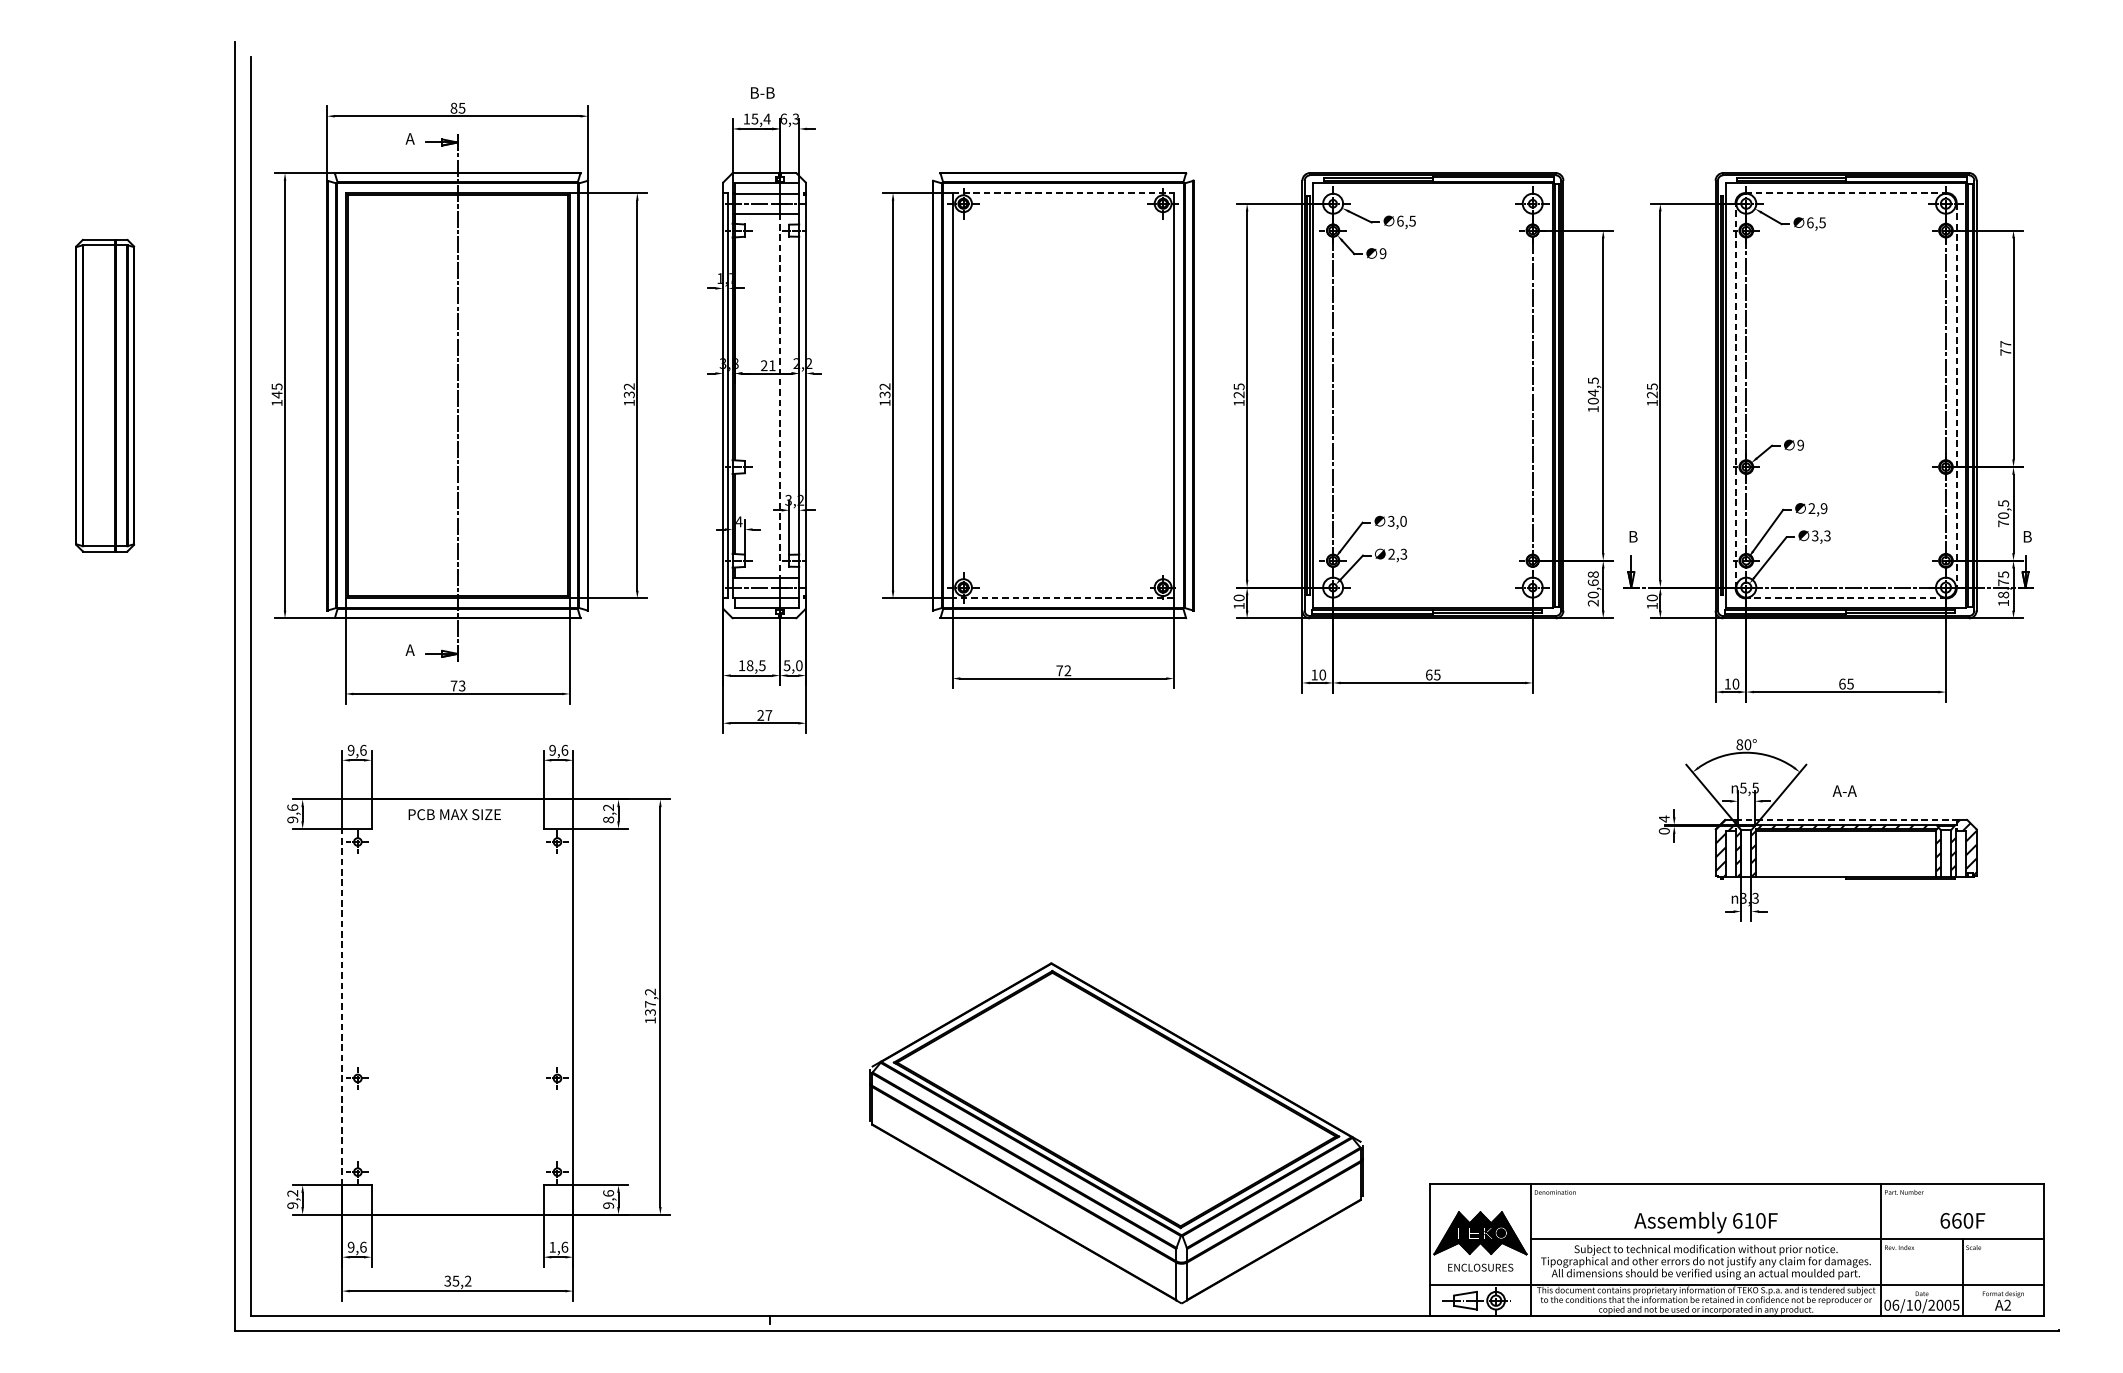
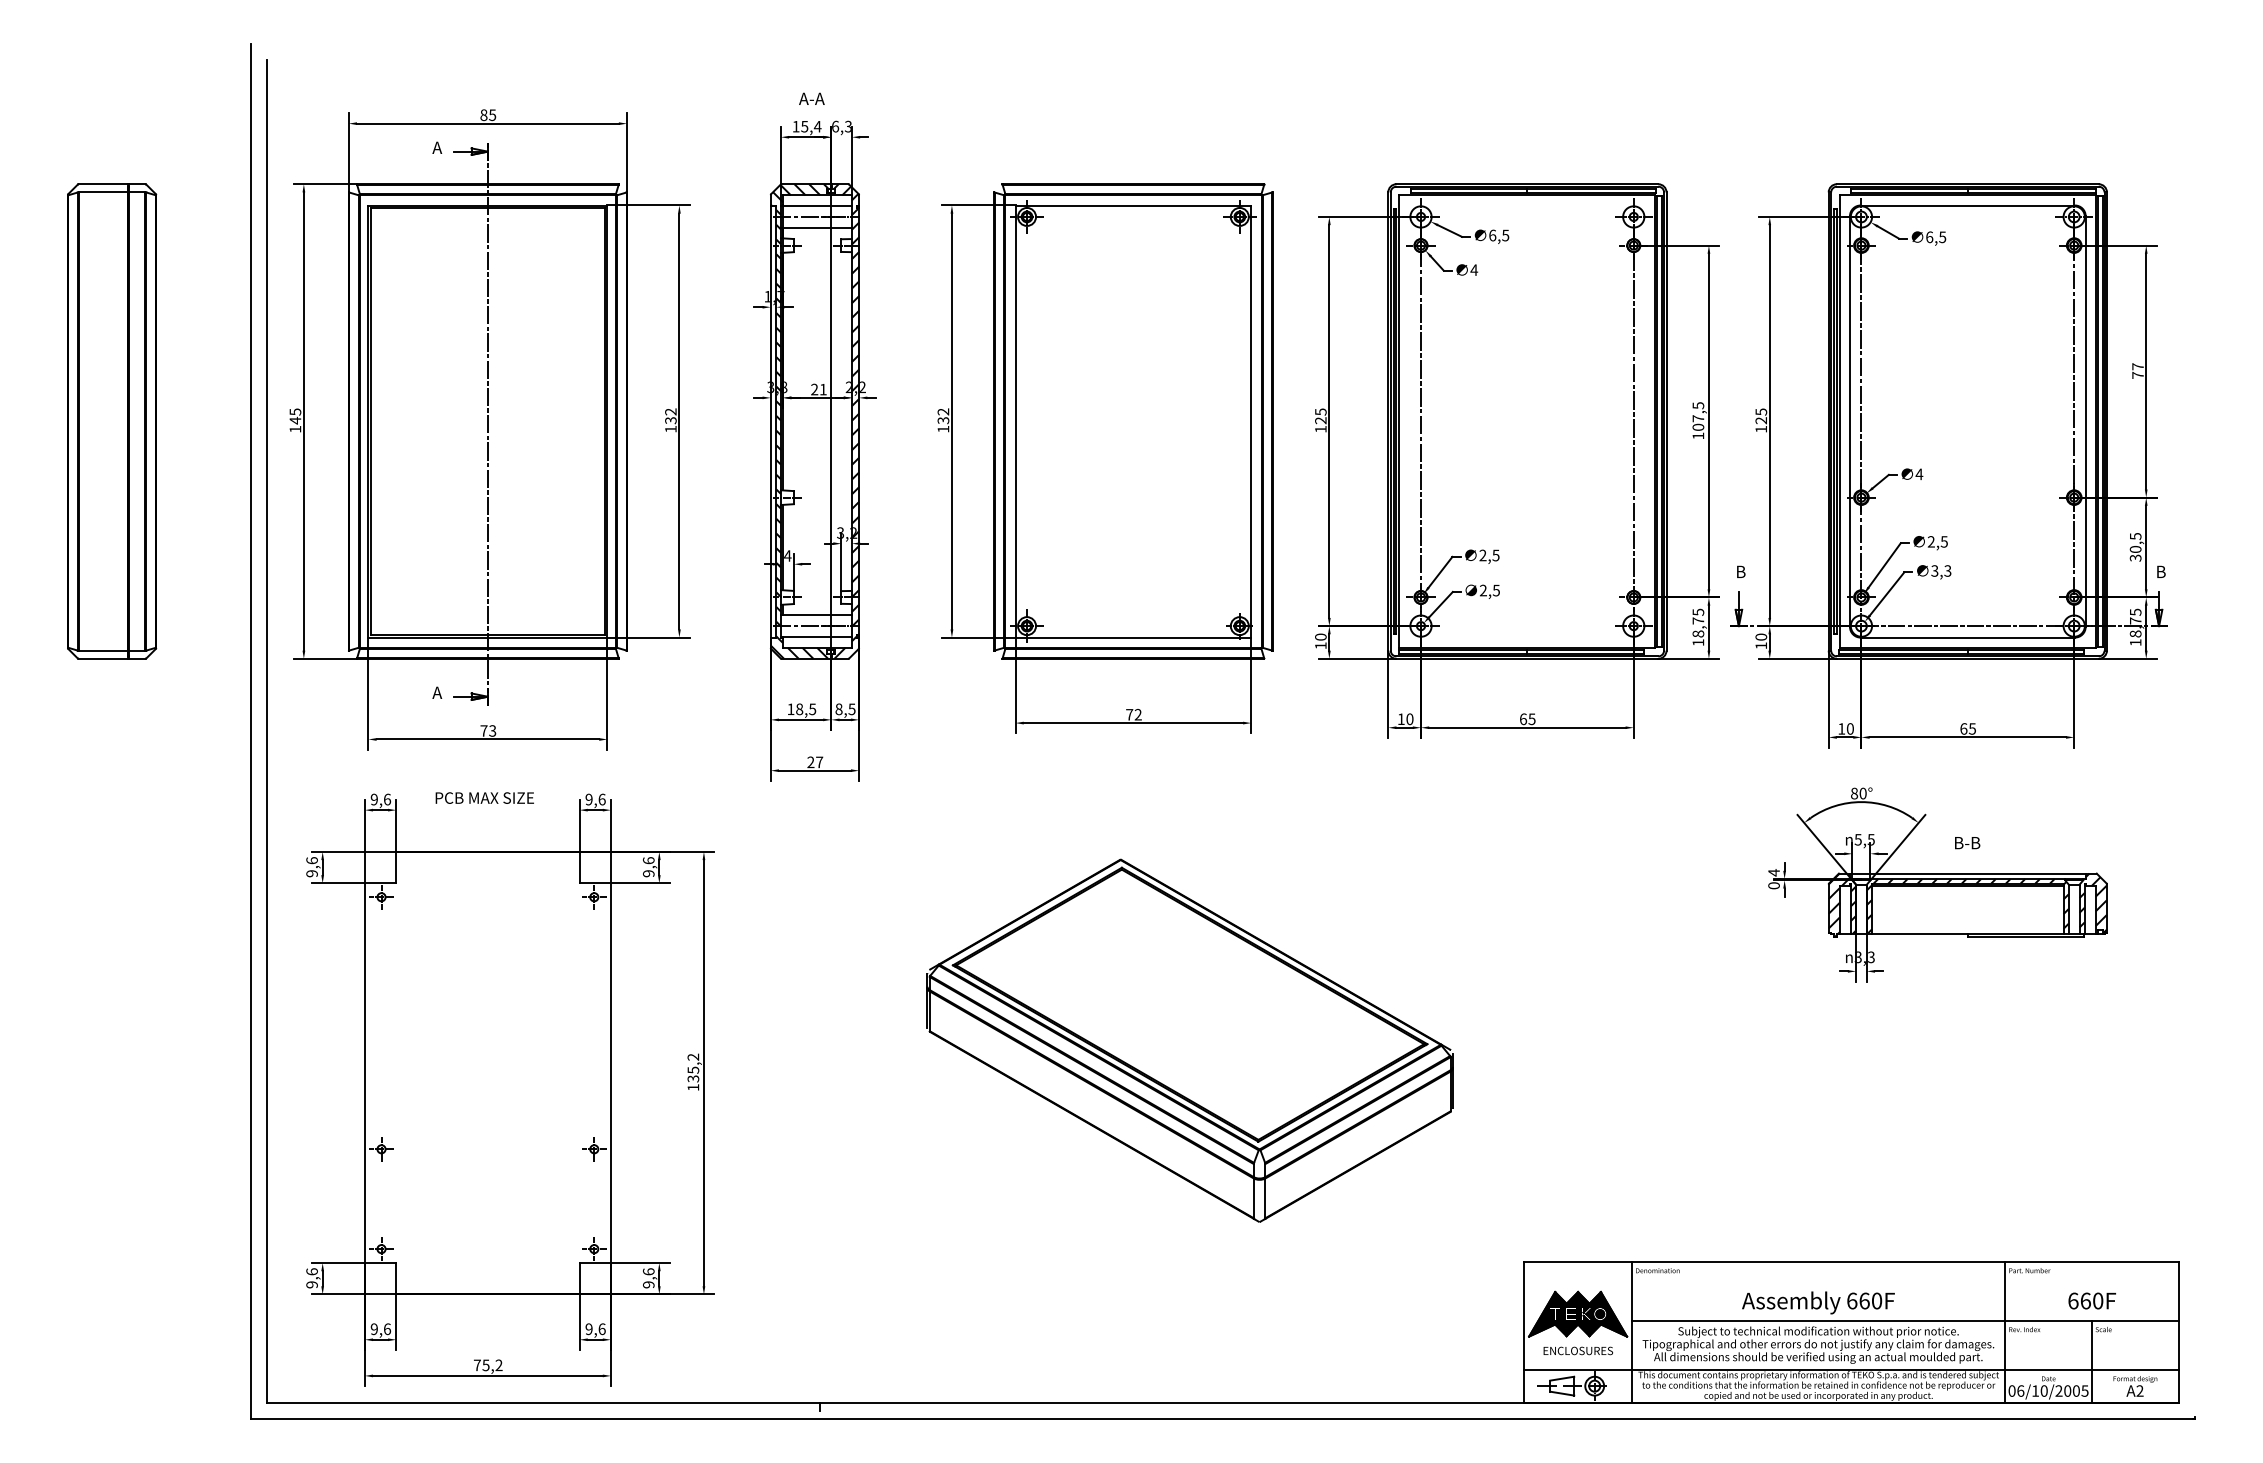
text: (762, 92) -> (812, 98), B-B -> A-A
line: (1063, 193) -> (1133, 205), dashed -> solid
line: (1846, 193) -> (1968, 205), dashed -> solid
text: (1383, 253) -> (1474, 269), 9 -> 4
text: (1593, 392) -> (1698, 418), 104,5 -> 107,5
part: (105, 395) -> (112, 421), size x1.43
hatch: (750, 395) -> (799, 421), added
line: (780, 395) -> (831, 421), dashed -> solid
hatch: (794, 395) -> (846, 421), added
line: (1735, 395) -> (1849, 421), dashed -> solid
line: (1956, 396) -> (2085, 422), dashed -> solid
text: (1800, 445) -> (1919, 474), 9 -> 4
text: (1823, 508) -> (1943, 541), 2,9 -> 2,5
text: (1397, 521) -> (1489, 555), 3,0 -> 2,5
text: (2003, 523) -> (2135, 557), 70,5 -> 30,5
text: (1403, 553) -> (1496, 589), 2,3 -> 2,5
text: (1593, 588) -> (1698, 627), 20,68 -> 18,75
line: (1063, 598) -> (1133, 637), dashed -> solid
line: (1845, 598) -> (1967, 637), dashed -> solid
text: (793, 665) -> (845, 709), 5,0 -> 8,5
text: (1844, 791) -> (1966, 843), A-A -> B-B
text: (454, 814) -> (484, 797), moved
text: (608, 814) -> (648, 867), 8,2 -> 9,6
line: (1845, 819) -> (1967, 873), dashed -> solid
text: (650, 1003) -> (693, 1069), 137,2 -> 135,2
line: (341, 1007) -> (364, 1073), dashed -> solid
part: (1115, 1133) -> (1189, 1040), moved
text: (292, 1193) -> (311, 1271), 9,2 -> 9,6
text: (1749, 1220) -> (1864, 1300), 610F -> 660F
text: (552, 1247) -> (588, 1329), 1,6 -> 9,6
text: (446, 1281) -> (476, 1365), 35,2 -> 75,2

